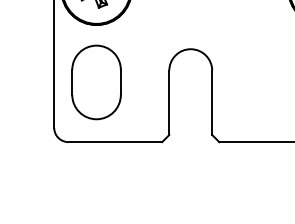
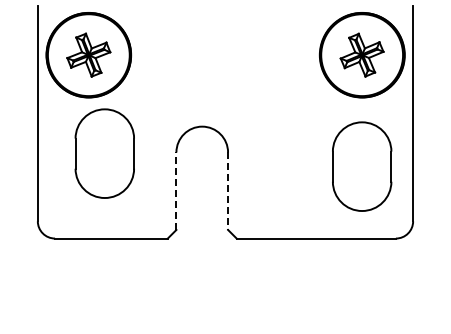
part: (96, 82) -> (104, 153), moved
line: (169, 103) -> (176, 191), solid -> dashed
line: (212, 103) -> (228, 191), solid -> dashed

